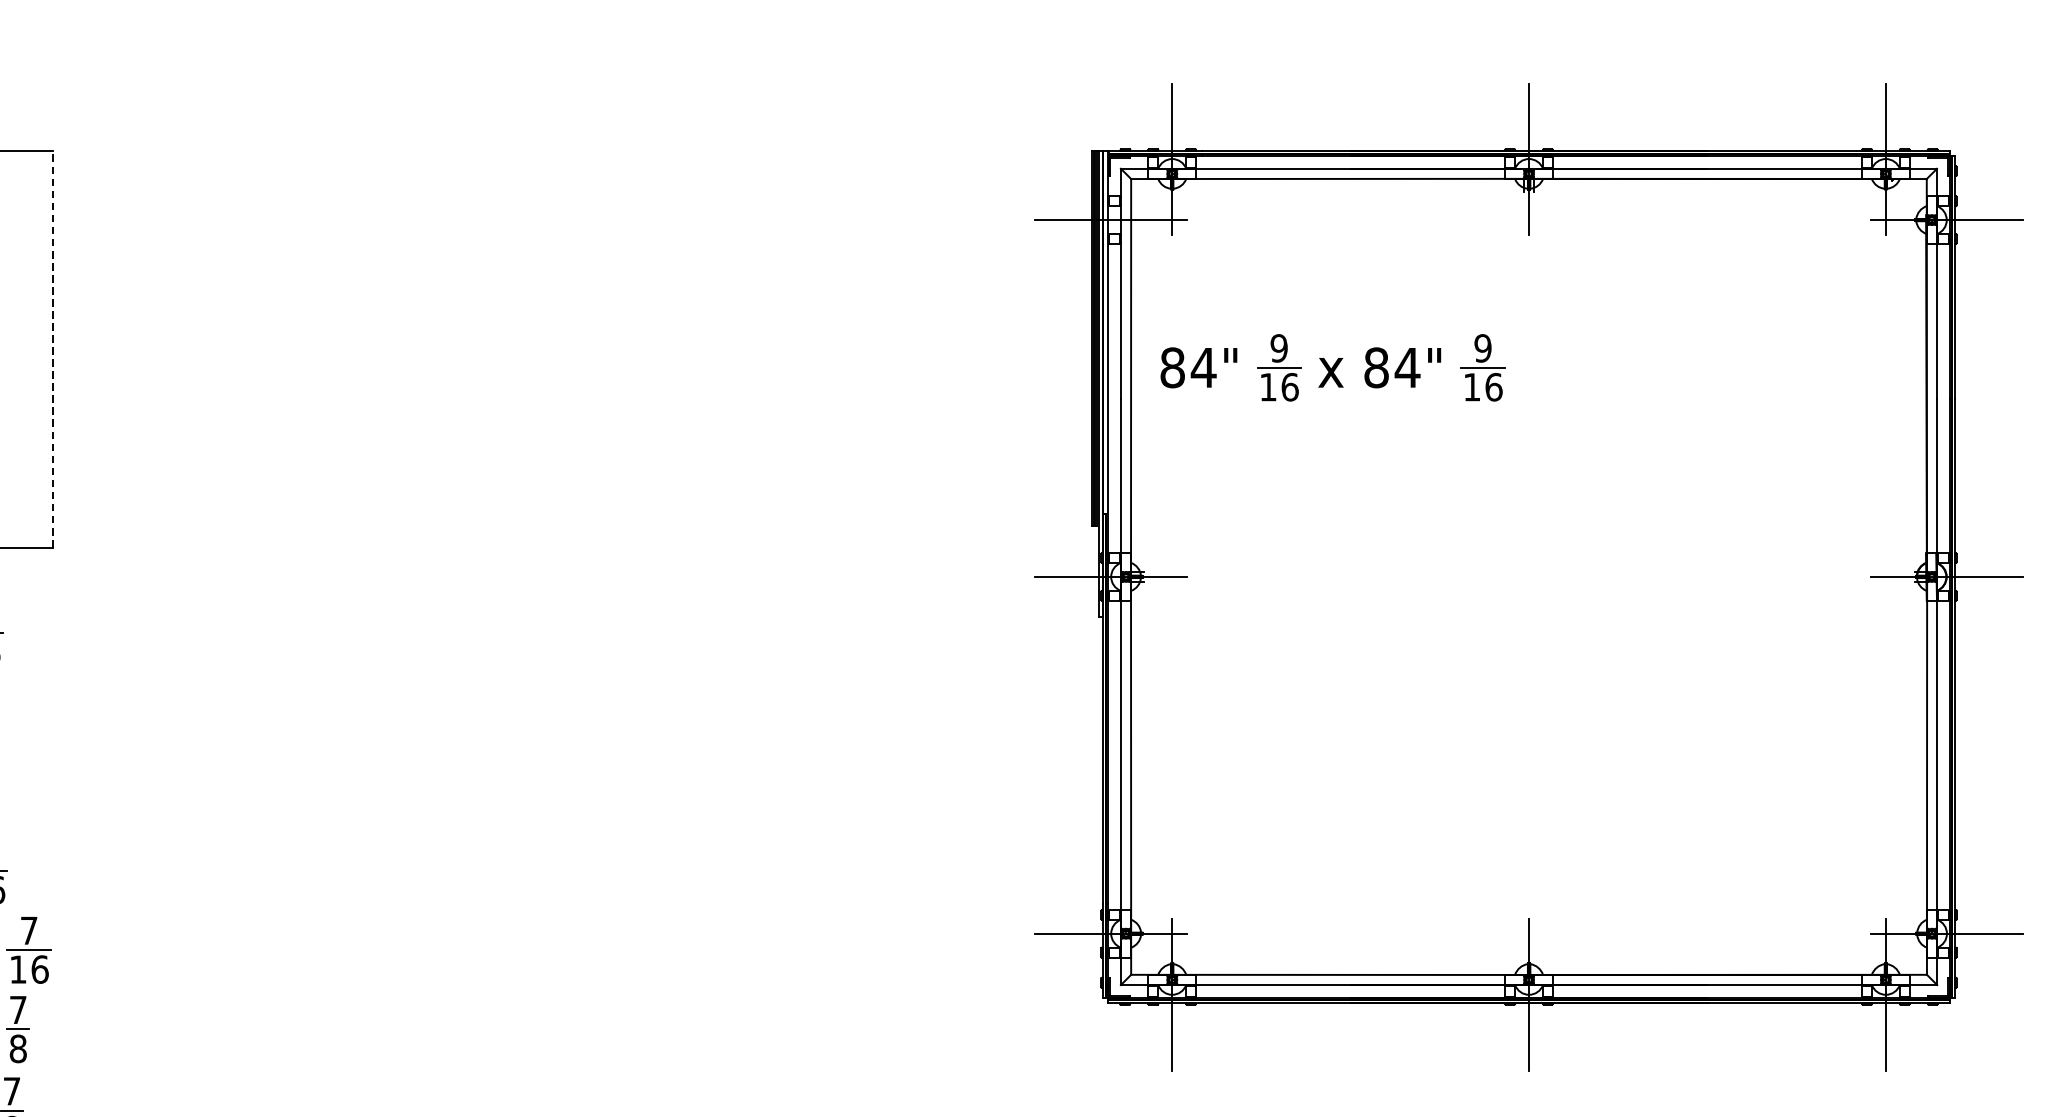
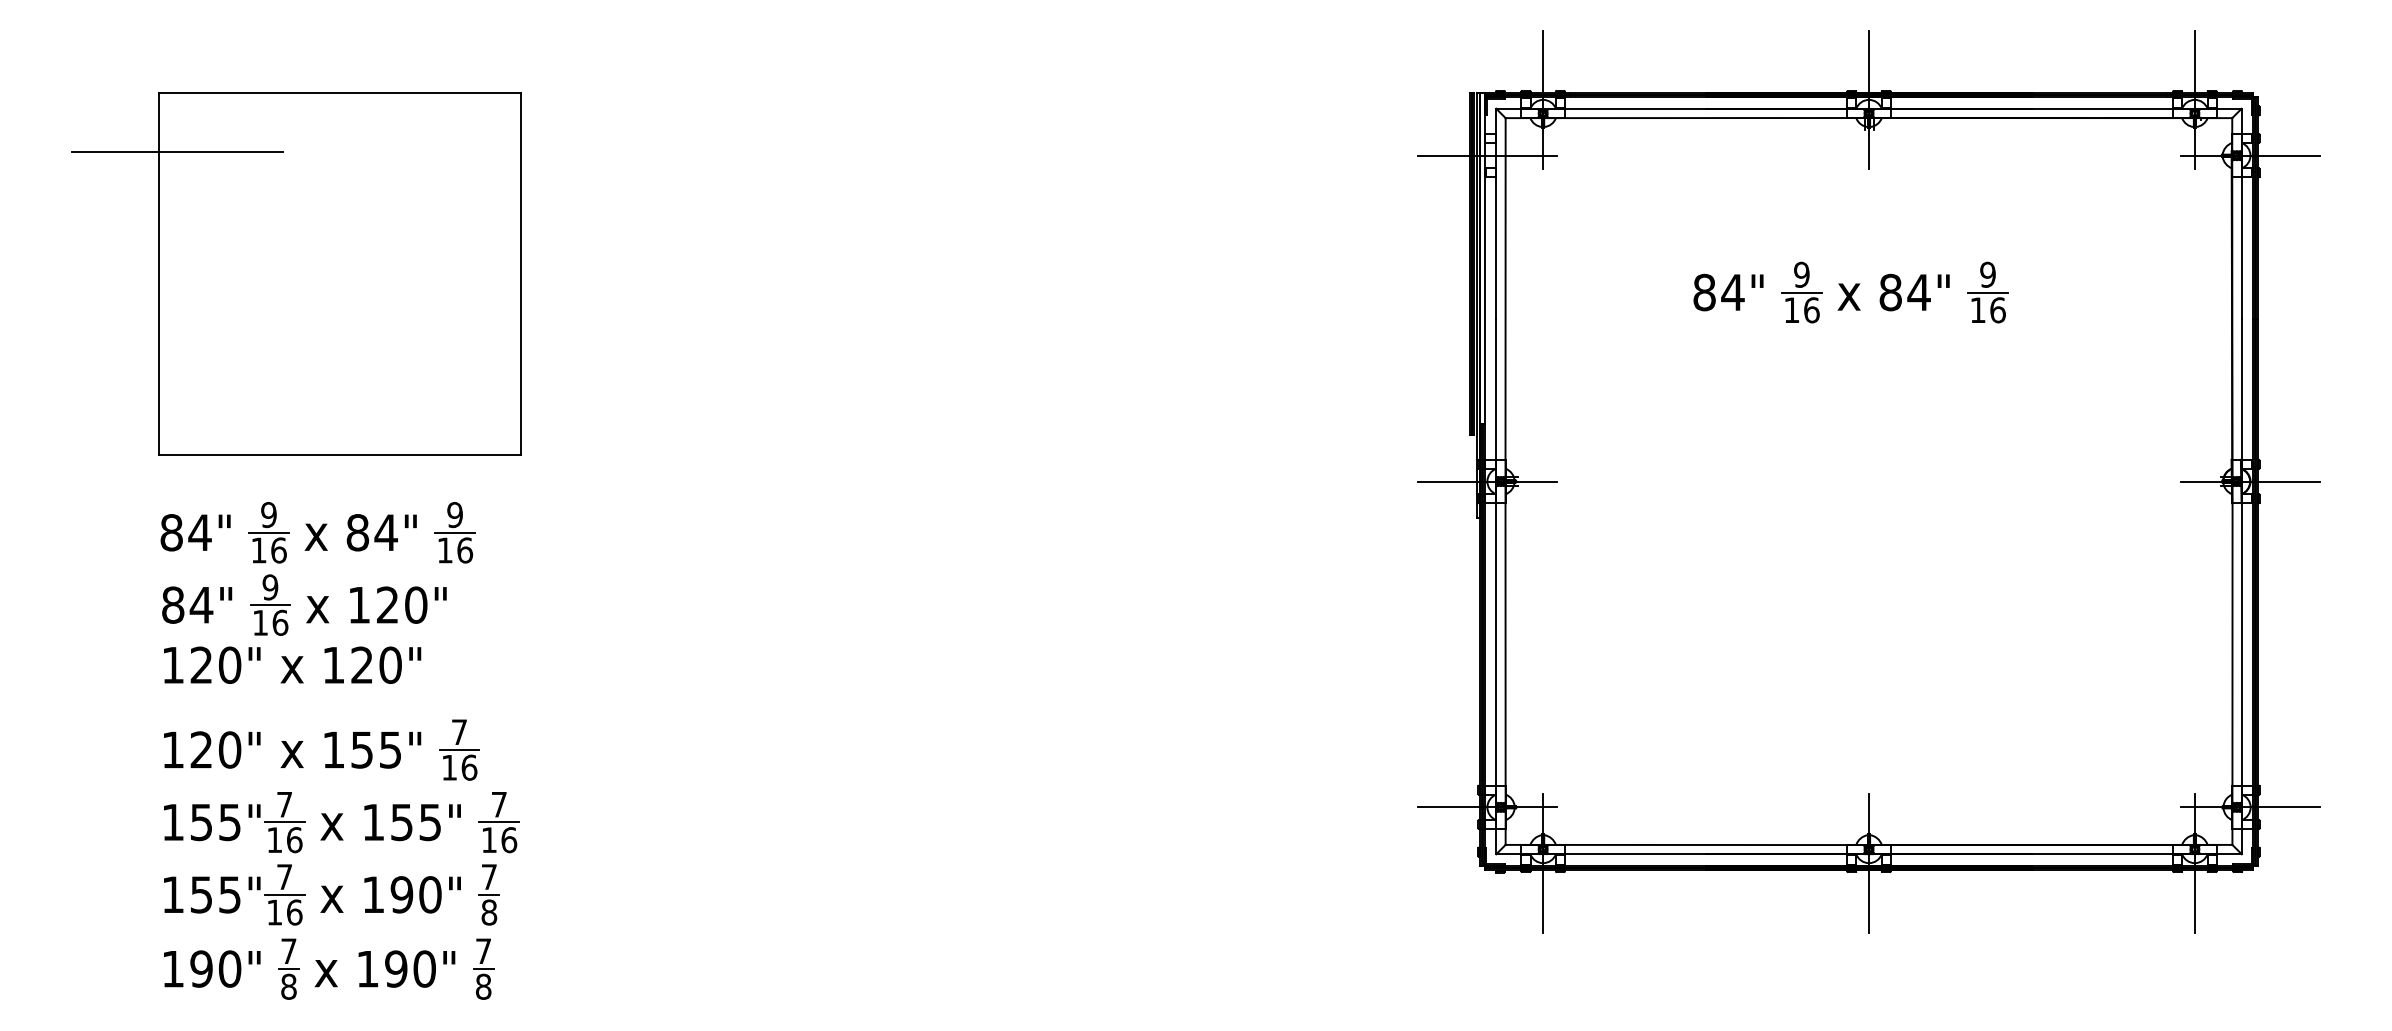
line: (53, 349) -> (521, 273), dashed -> solid
part: (1332, 367) -> (1850, 292), moved

